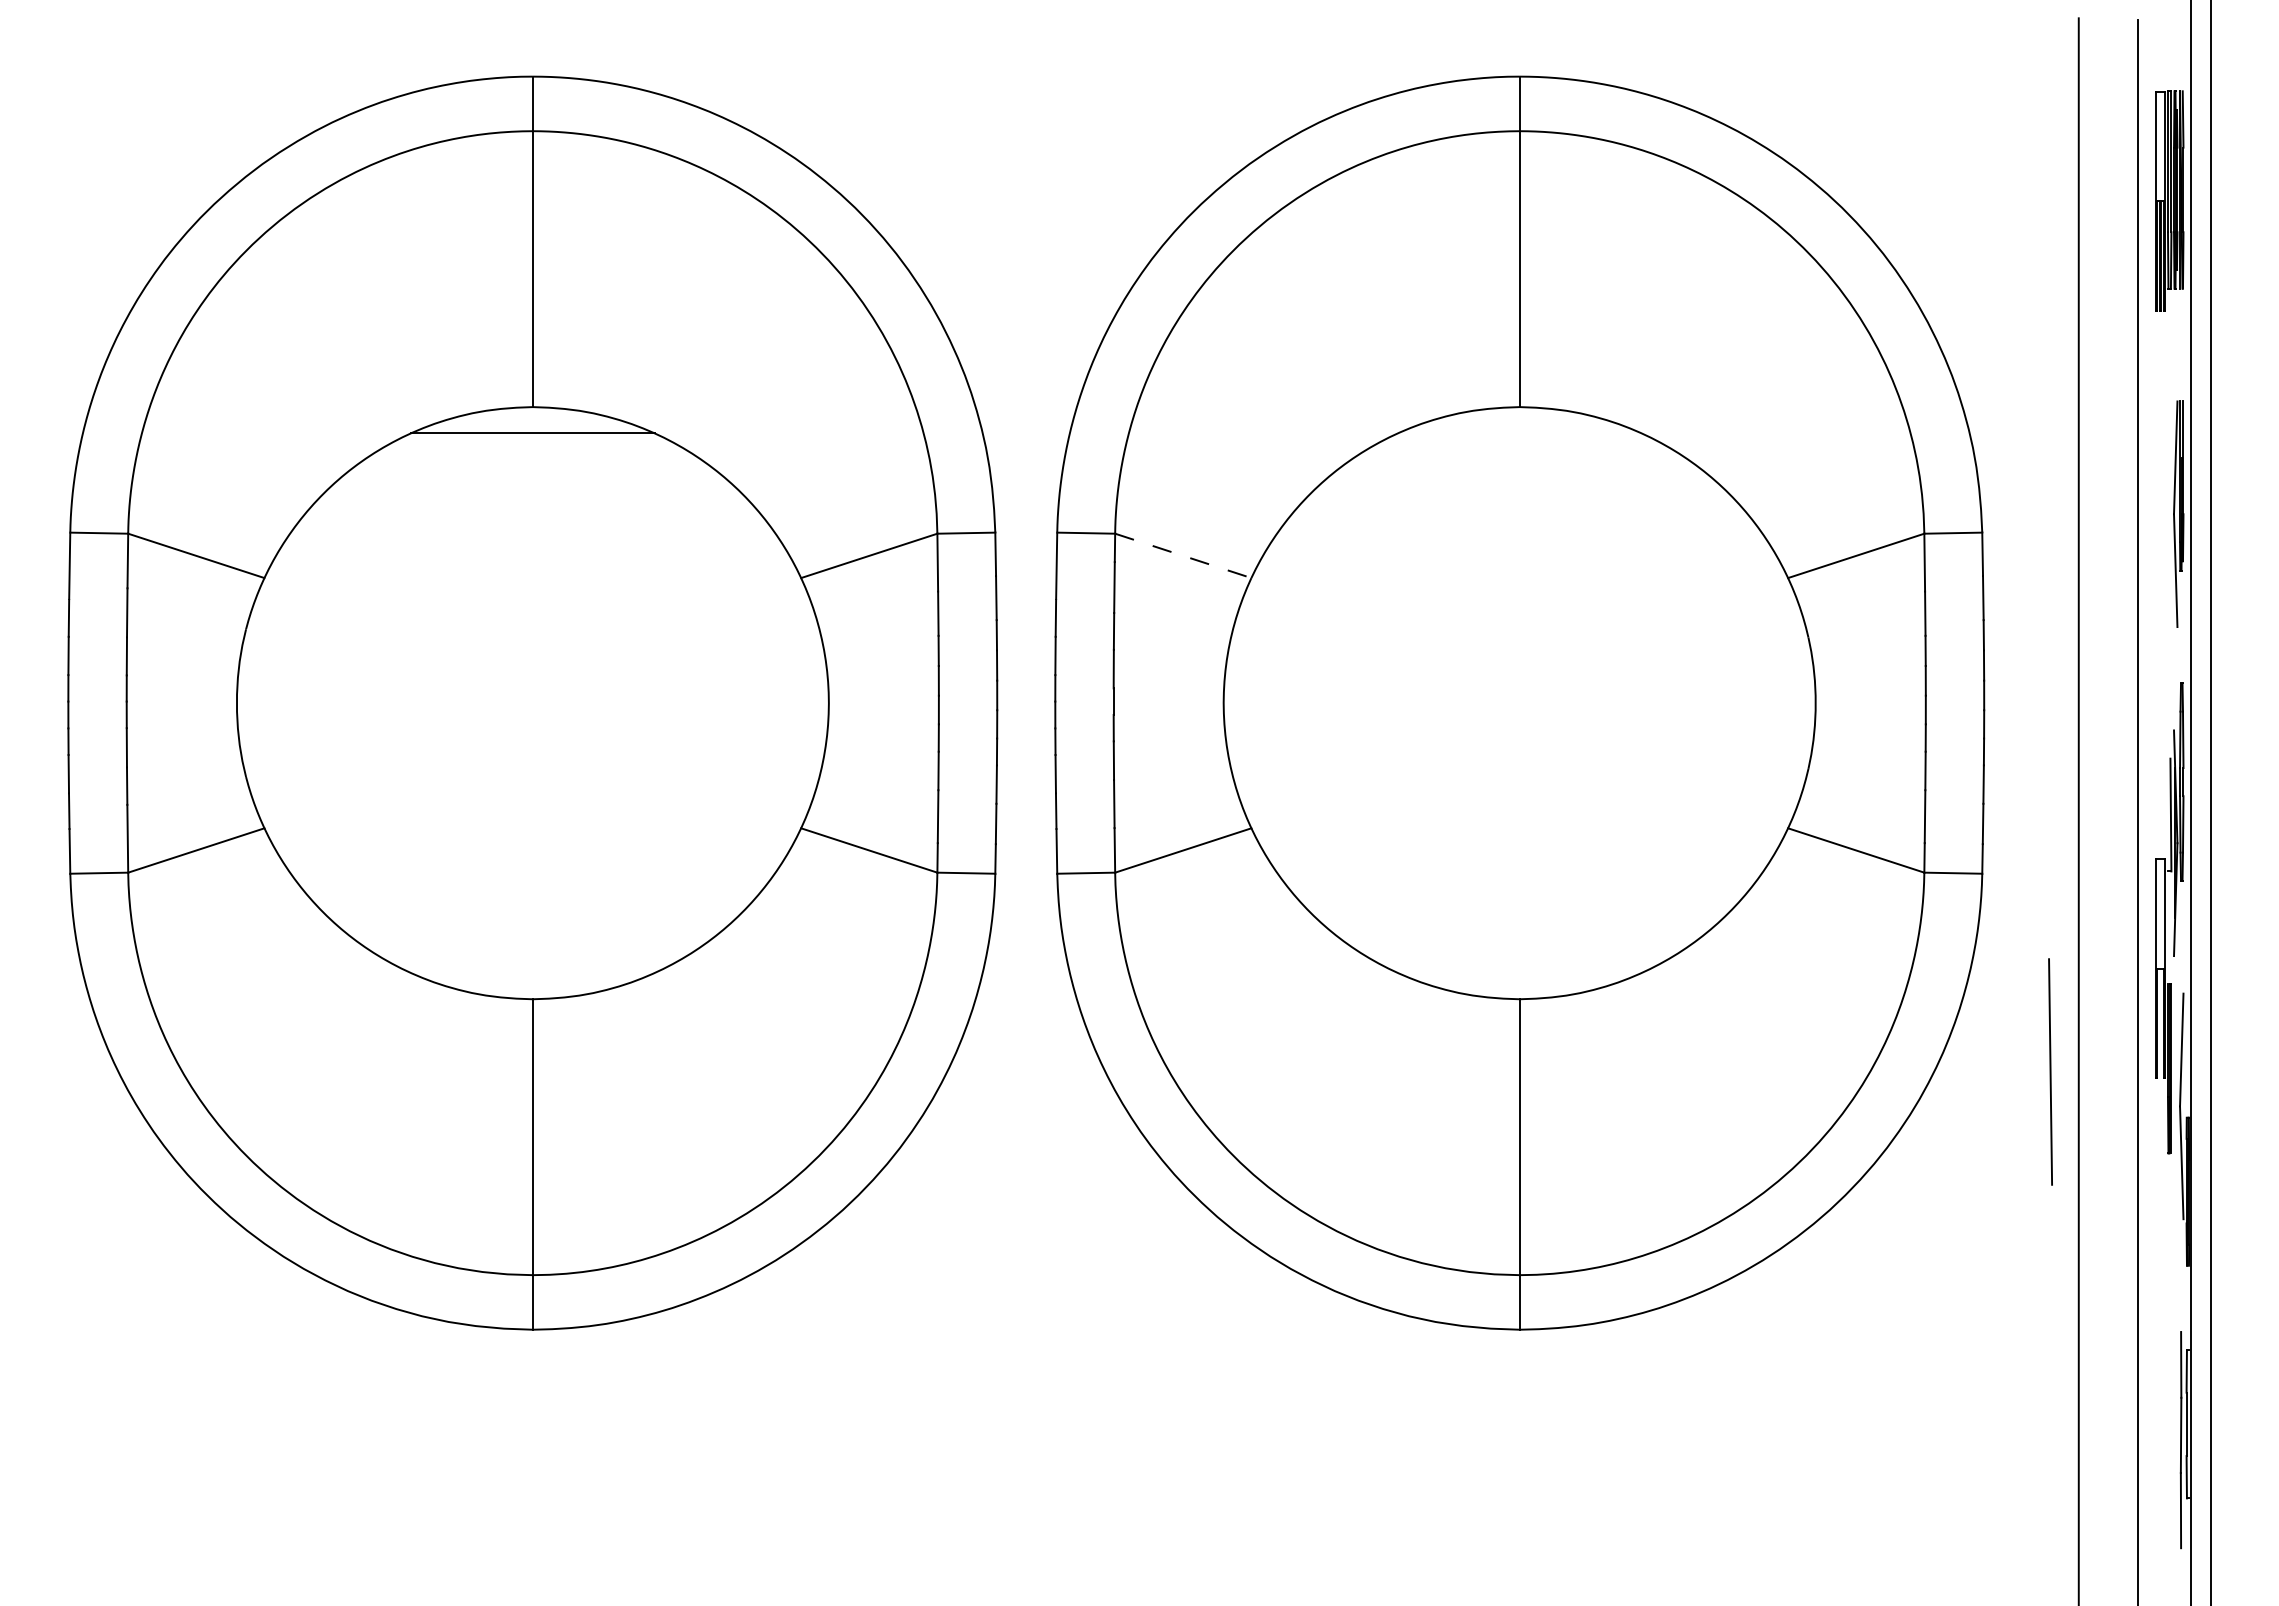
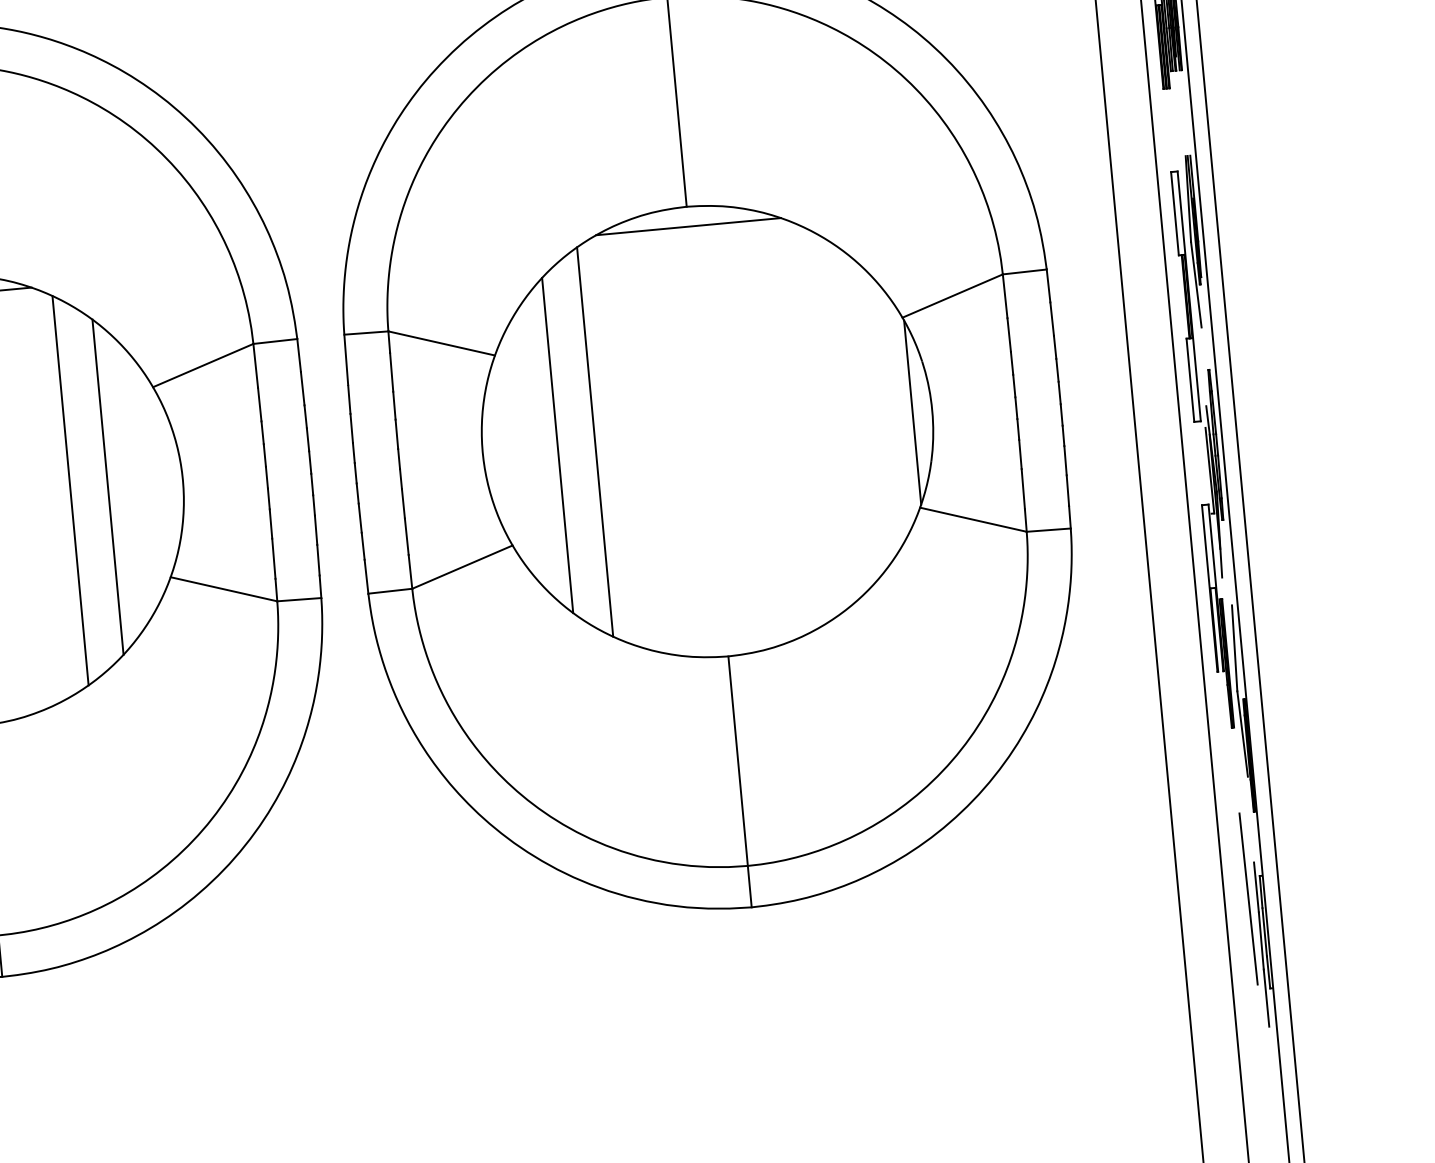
line: (1519, 433) -> (688, 226), added
line: (1183, 555) -> (441, 343), dashed -> solid
part: (2160, 584) -> (1185, 296), added
line: (680, 702) -> (70, 490), added
line: (730, 702) -> (108, 486), added
line: (1322, 702) -> (557, 444), added
line: (1371, 702) -> (594, 441), added
line: (1789, 703) -> (912, 412), added
line: (2050, 1071) -> (1248, 898), moved

